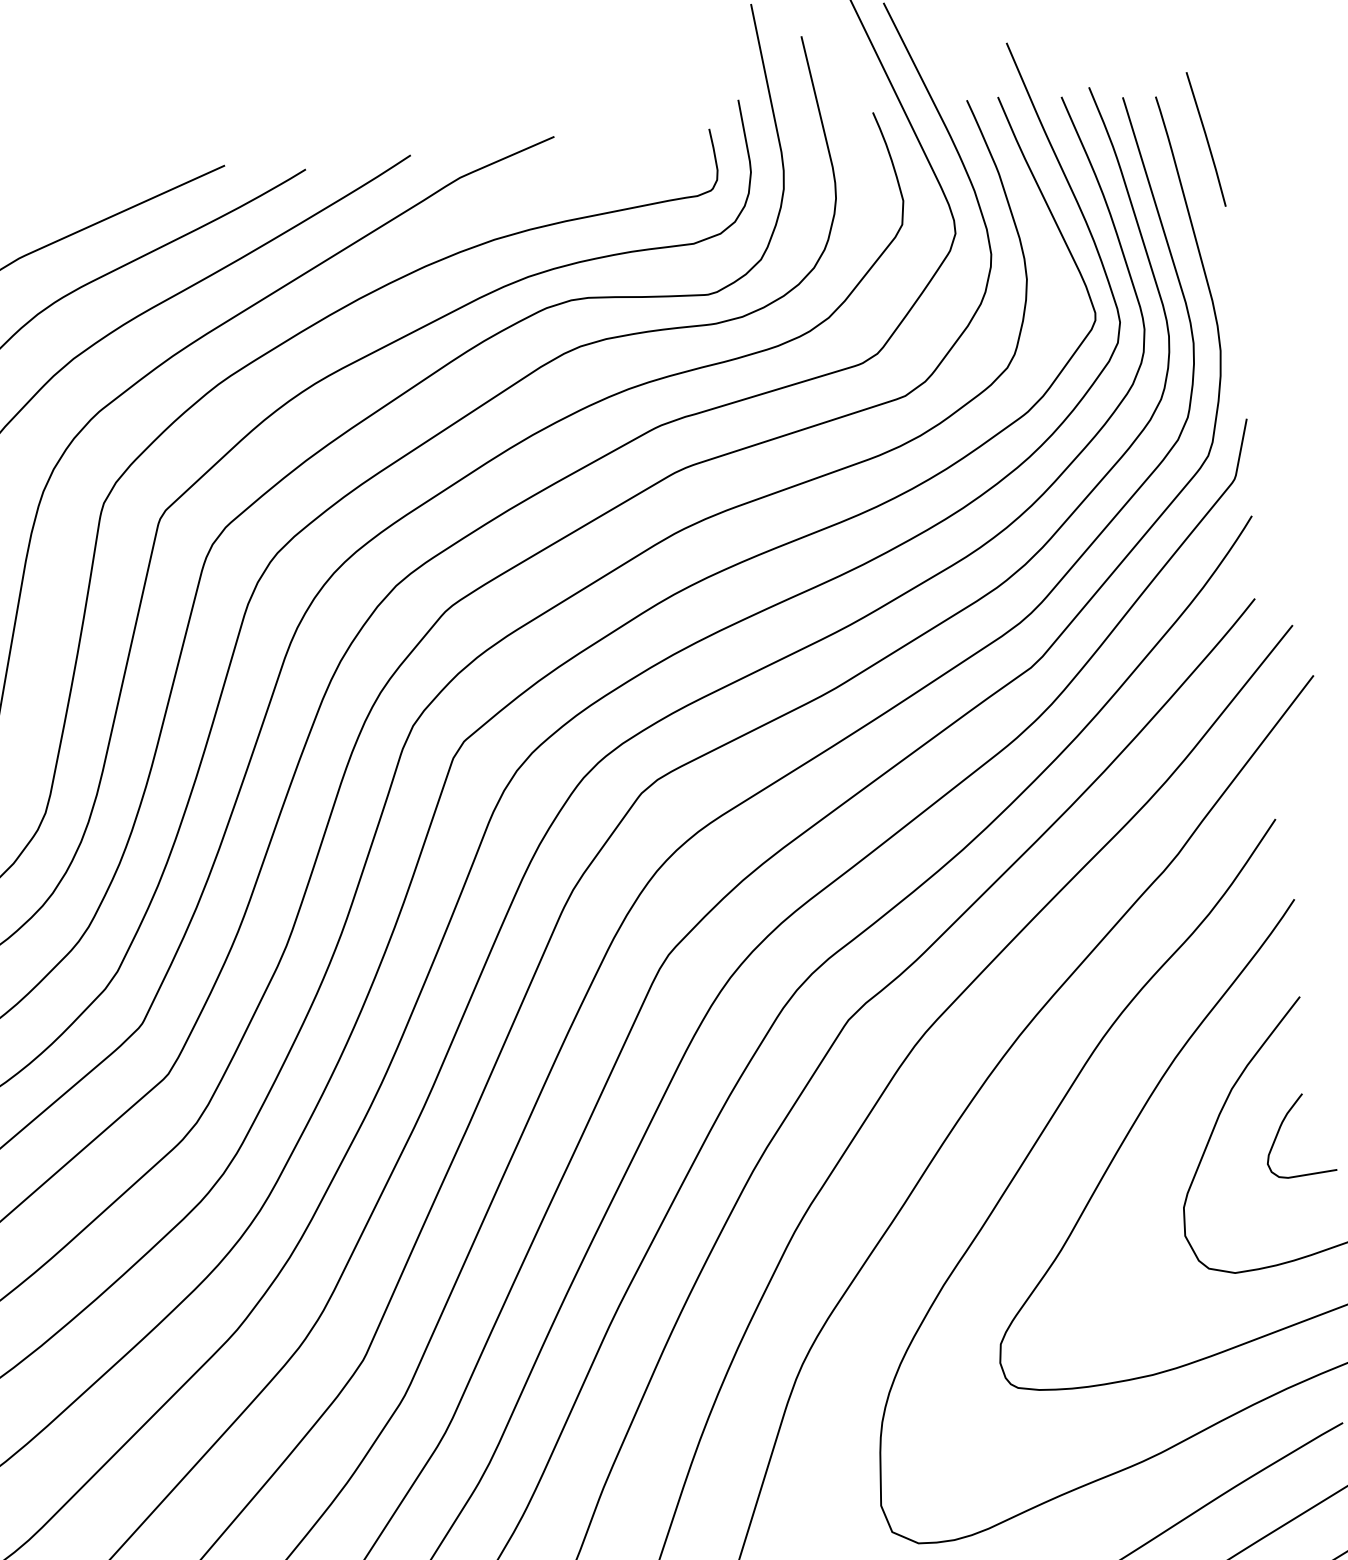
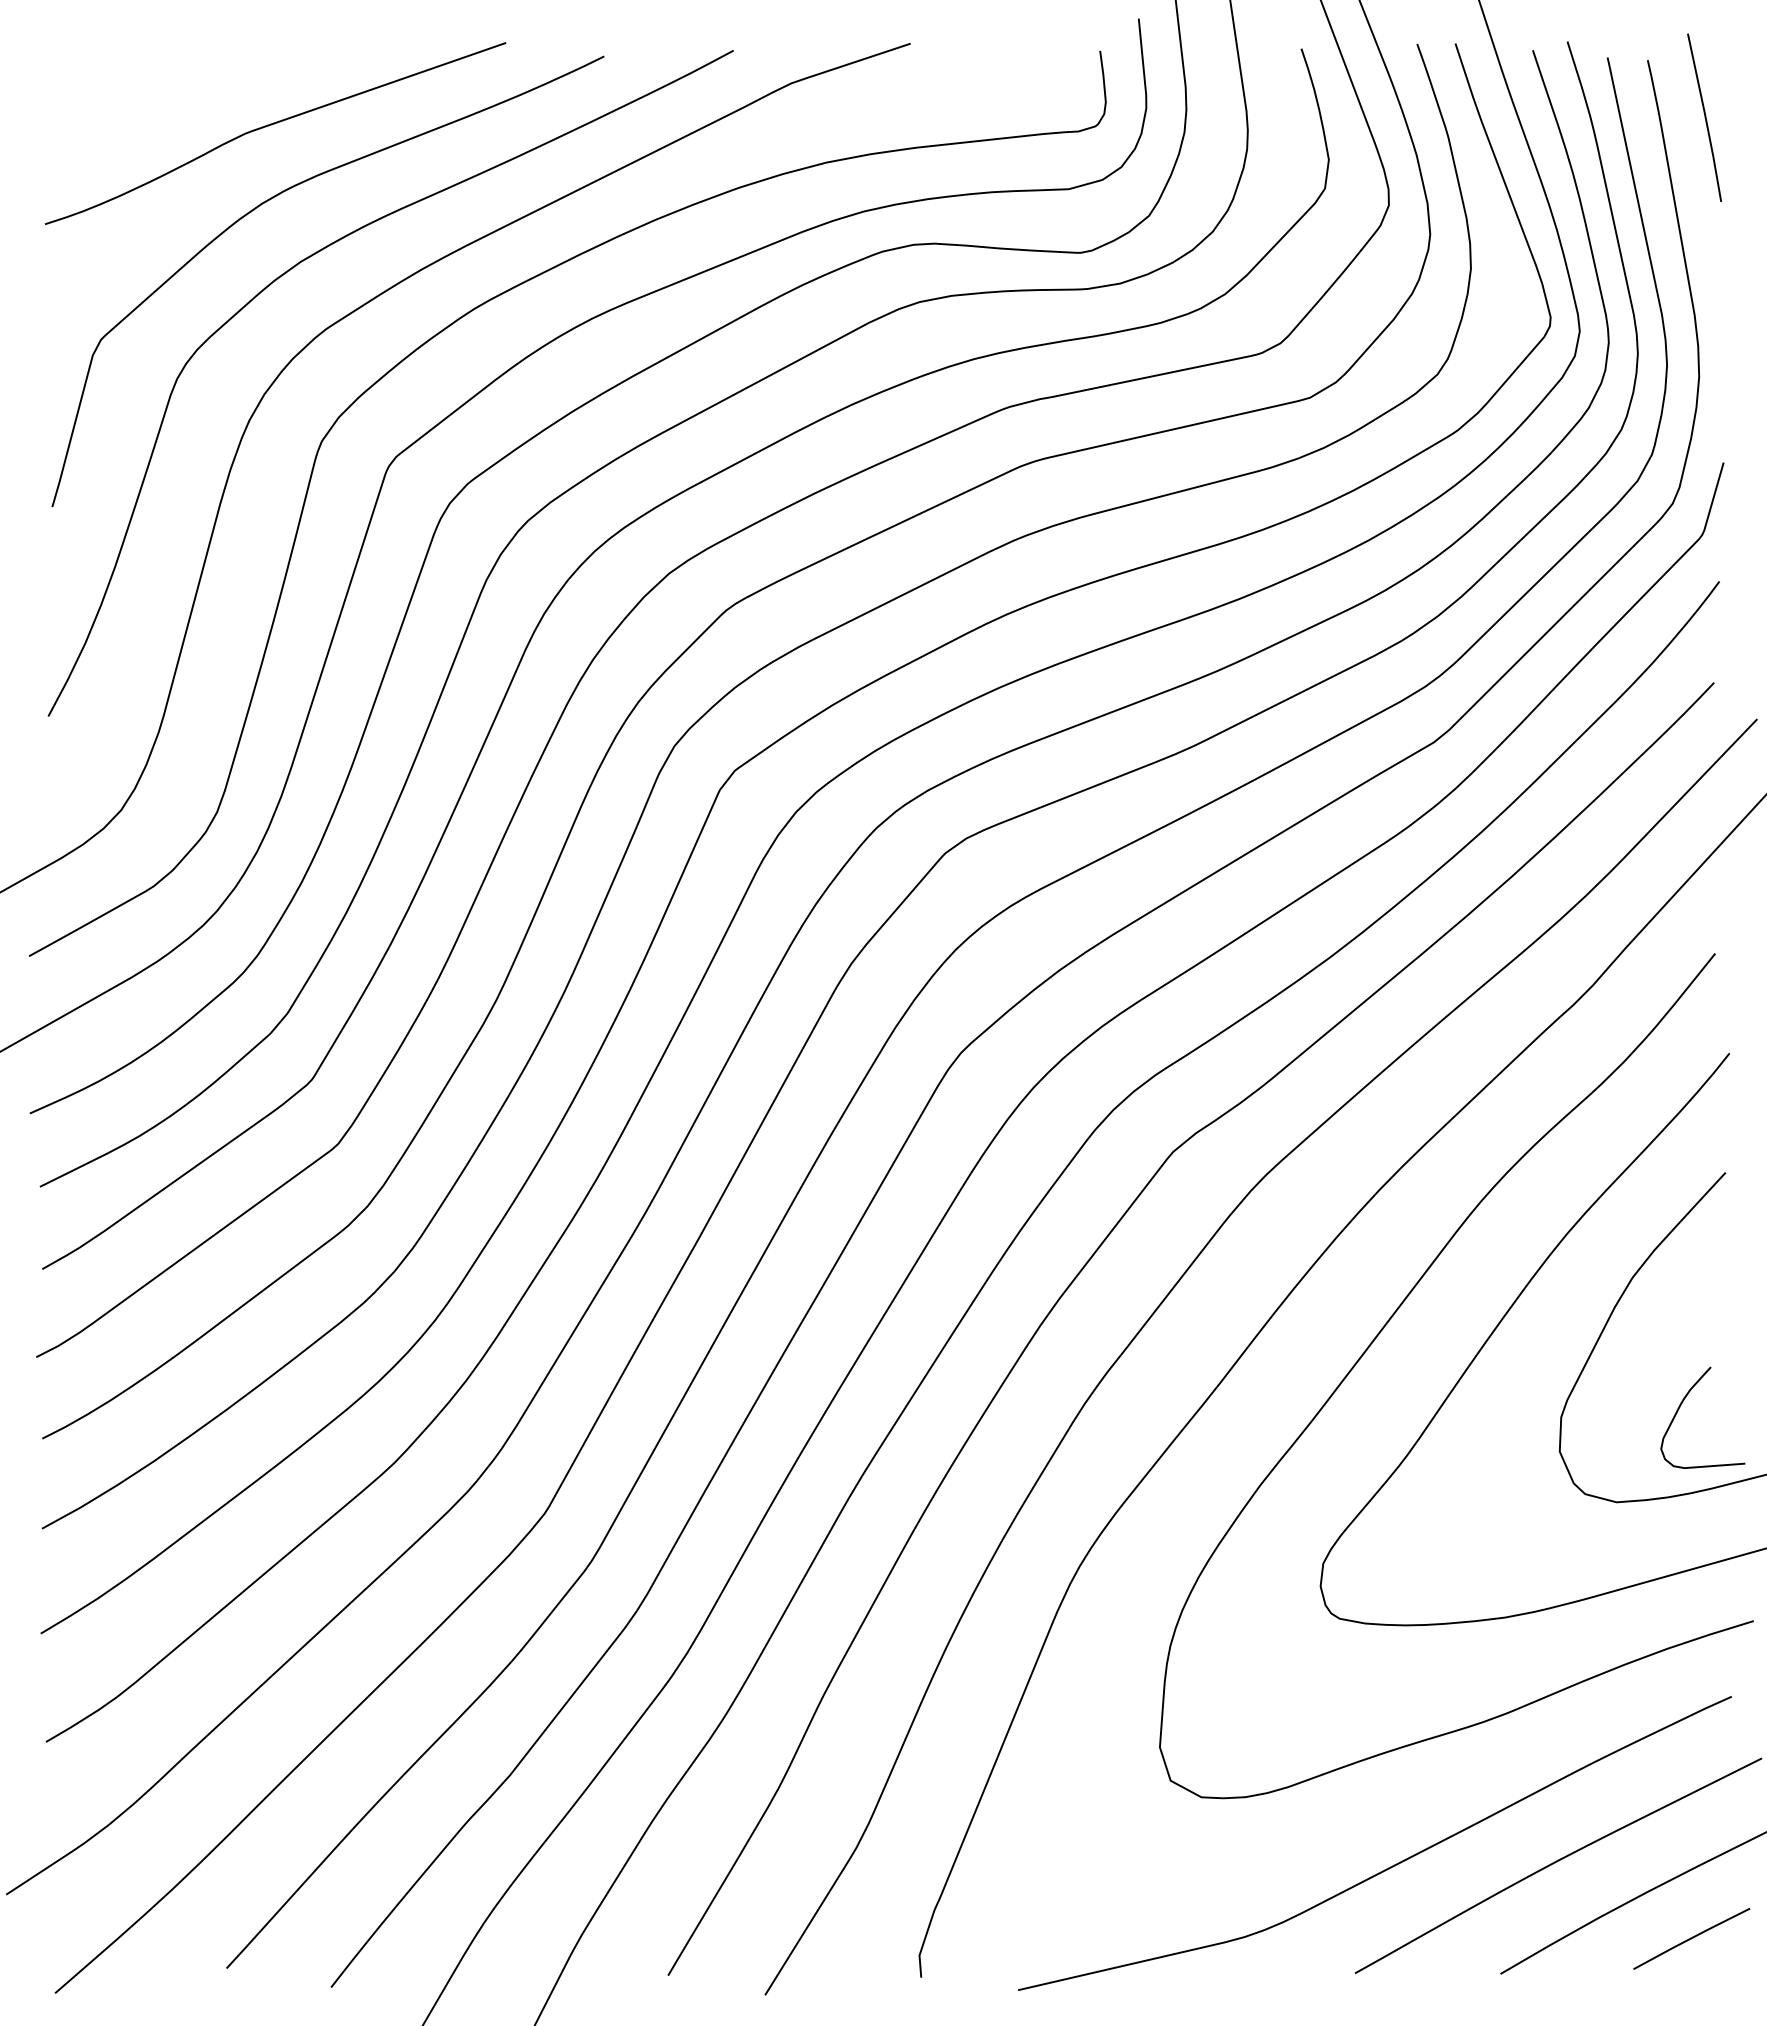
curve: (1280, 1128) -> (1680, 1407), moved

